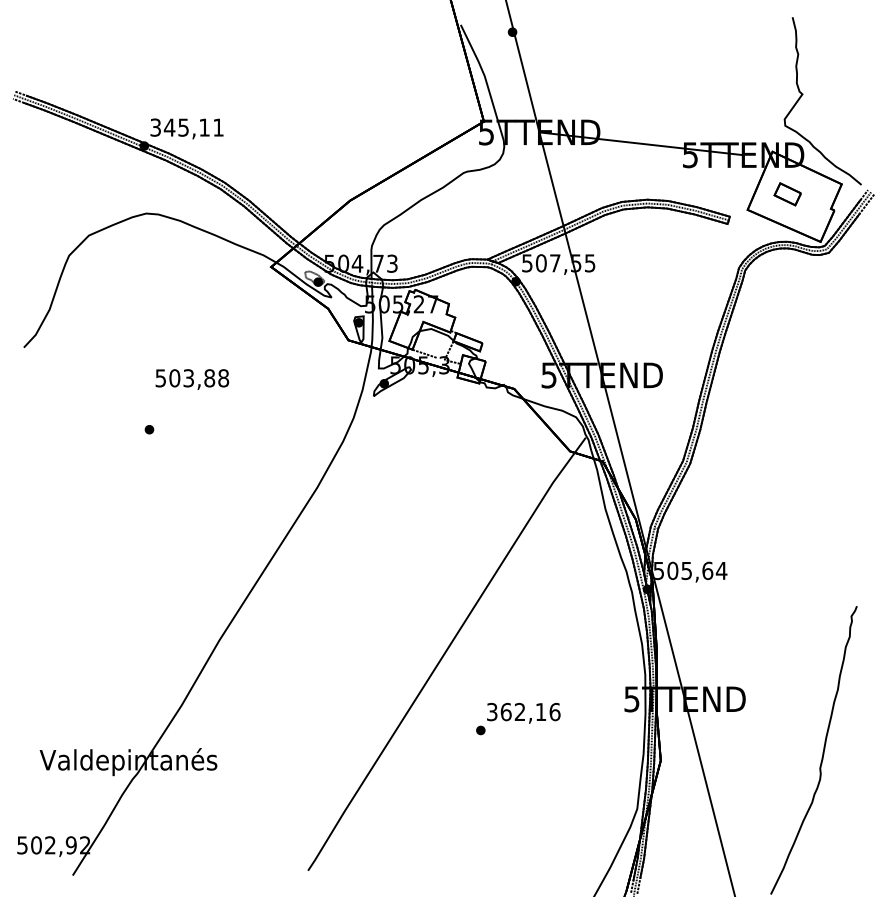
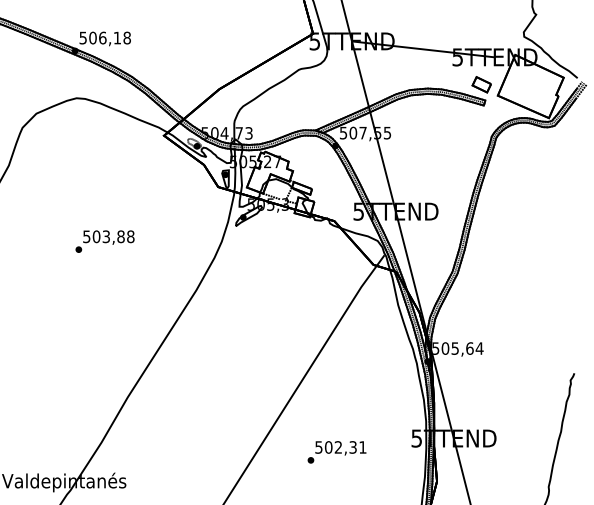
text: (187, 127) -> (105, 37), 345,11 -> 506,18
part: (787, 194) -> (481, 84), moved
text: (192, 379) -> (108, 237), moved
text: (523, 711) -> (340, 447), 362,16 -> 502,31

